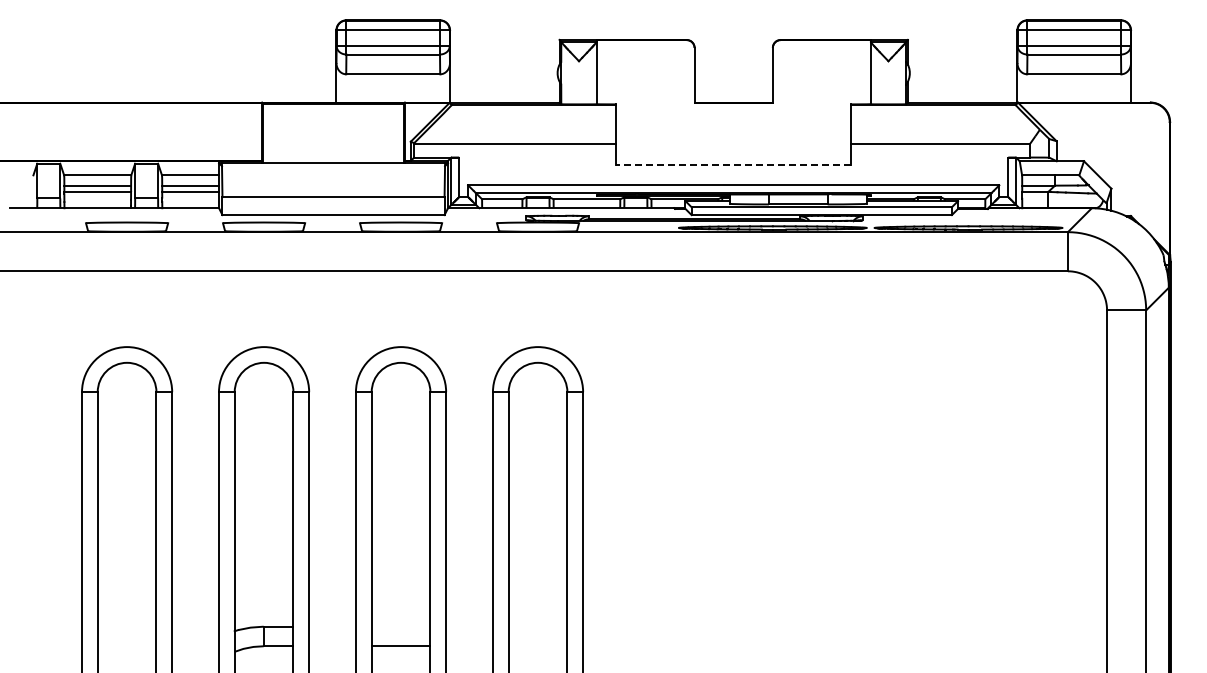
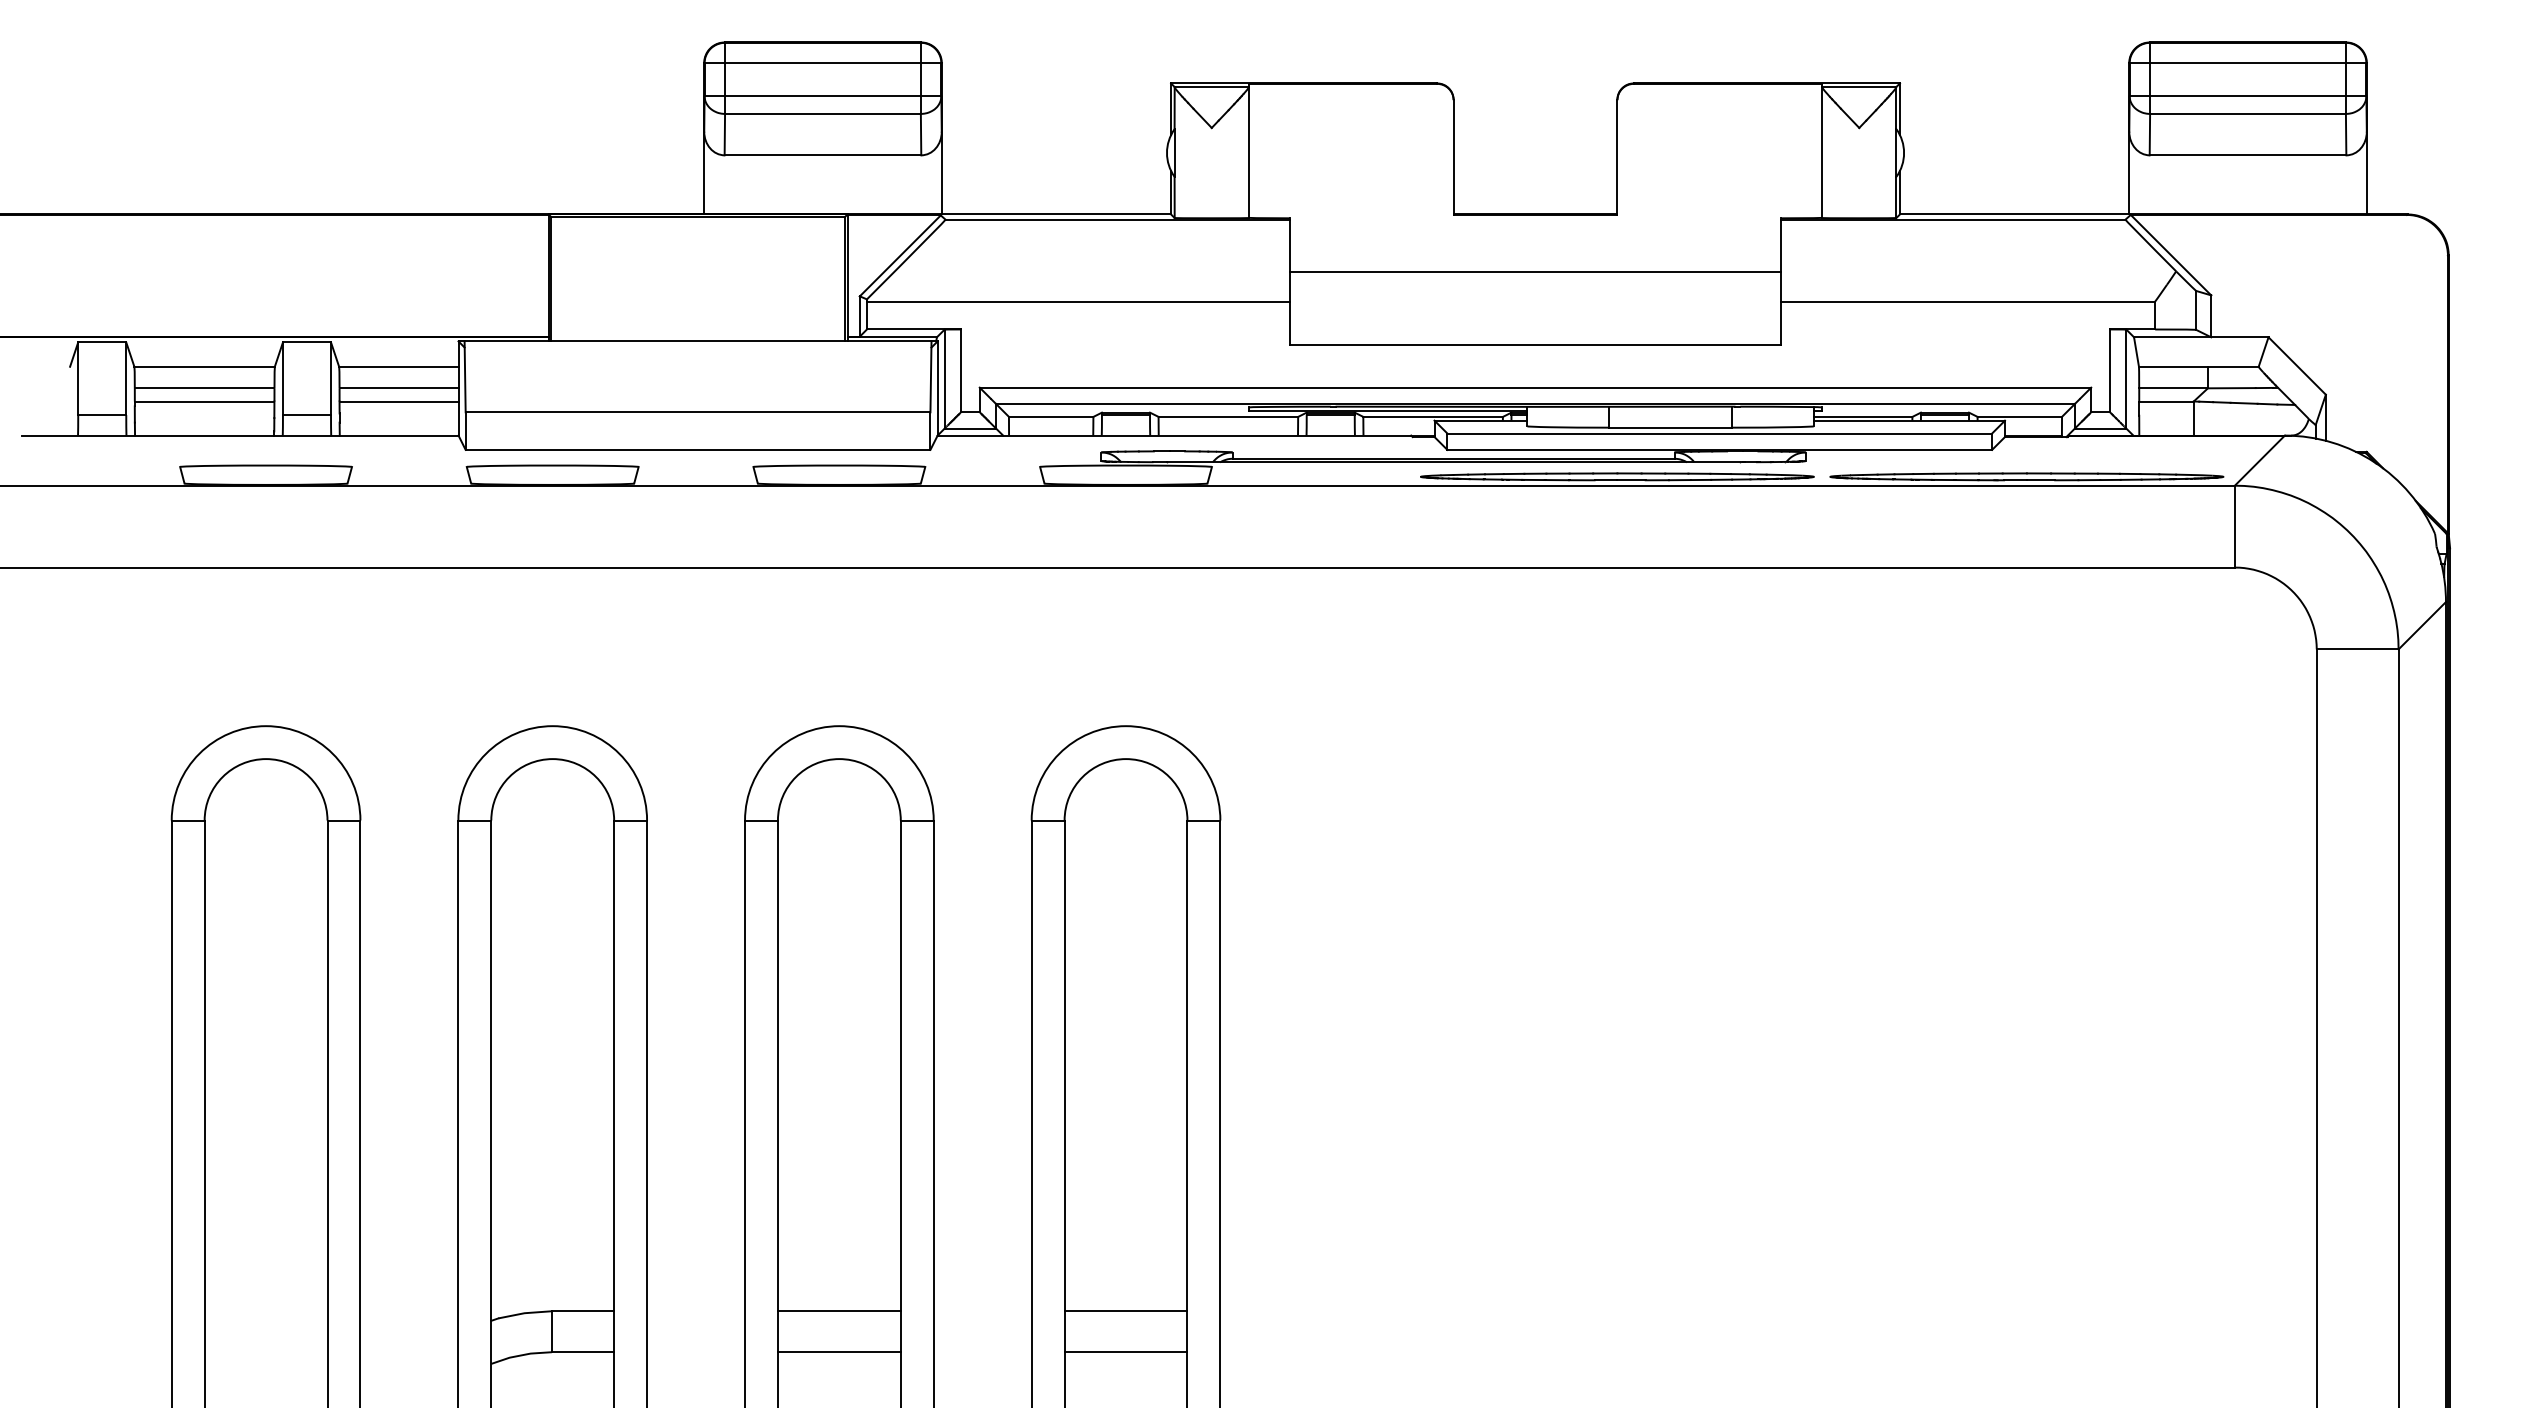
line: (733, 129) -> (1535, 270), added
line: (733, 165) -> (1535, 346), dashed -> solid
line: (400, 626) -> (838, 1310), added
line: (537, 626) -> (1124, 1310), added
line: (537, 646) -> (1124, 1352), added

